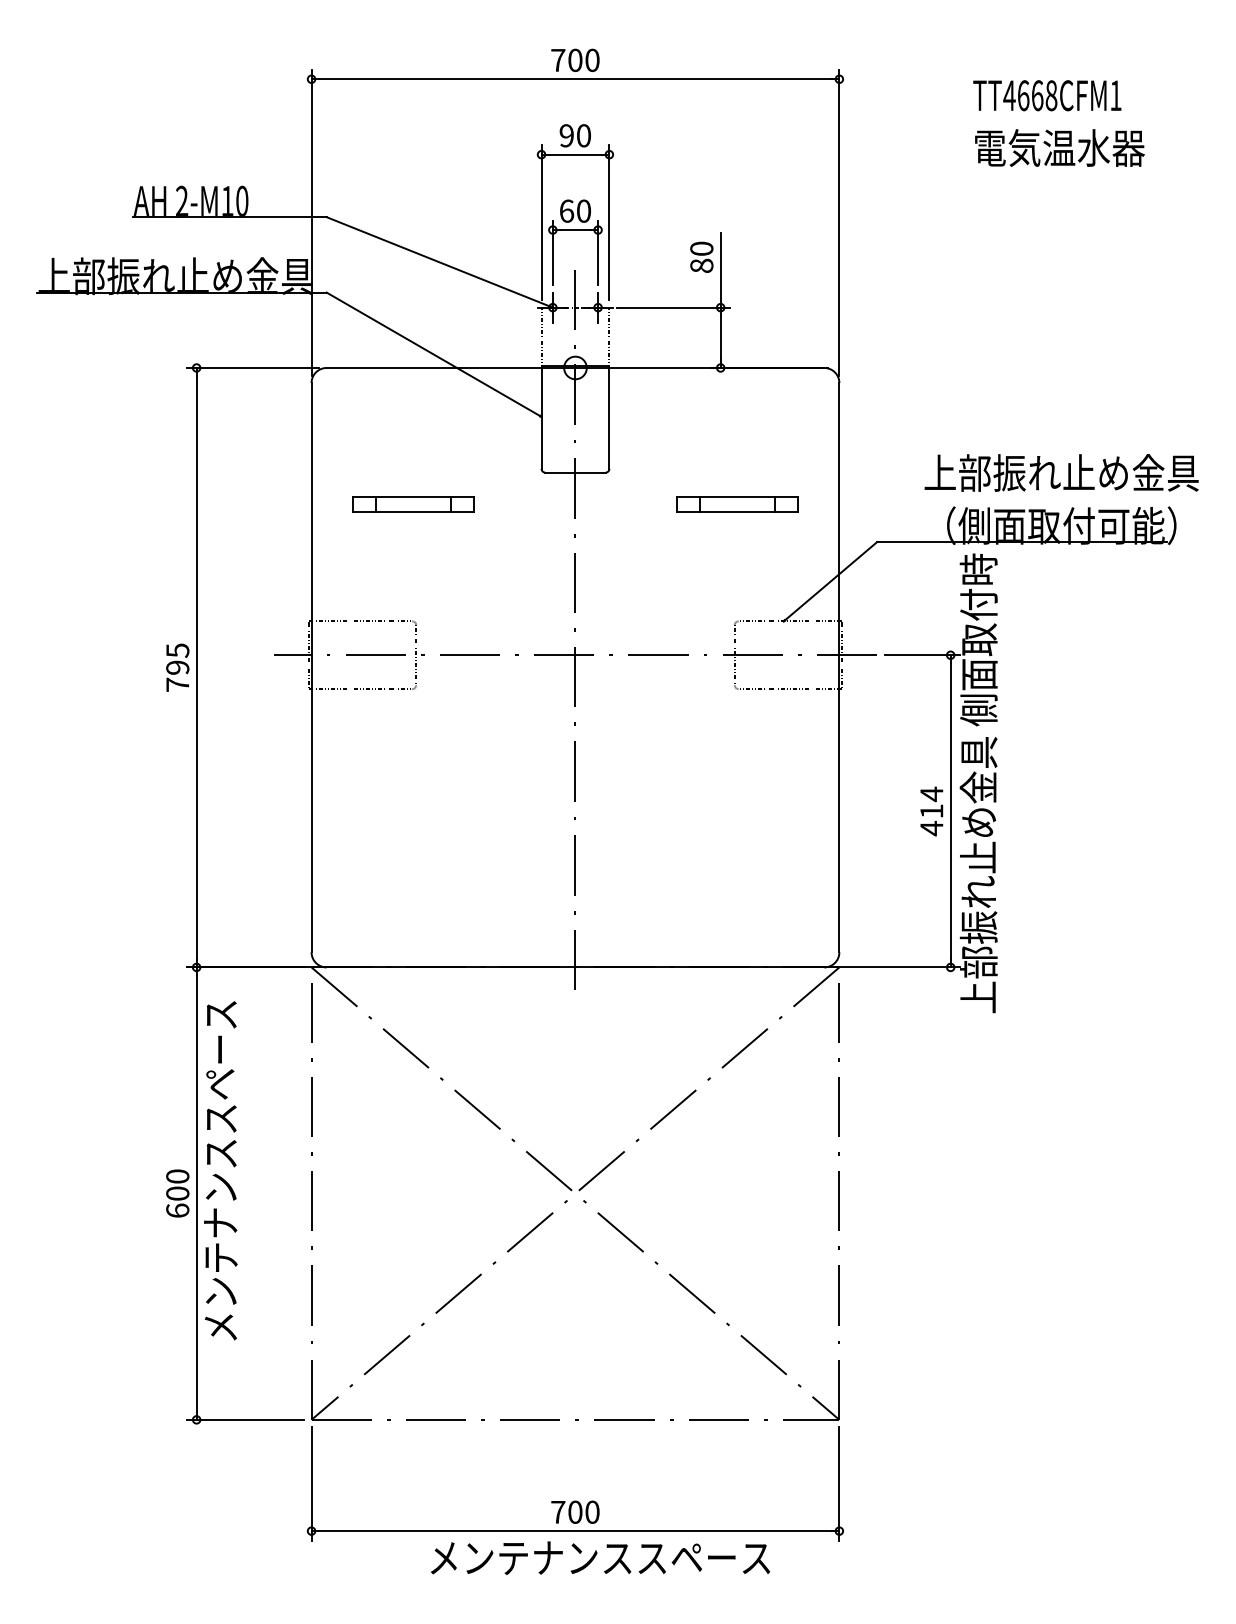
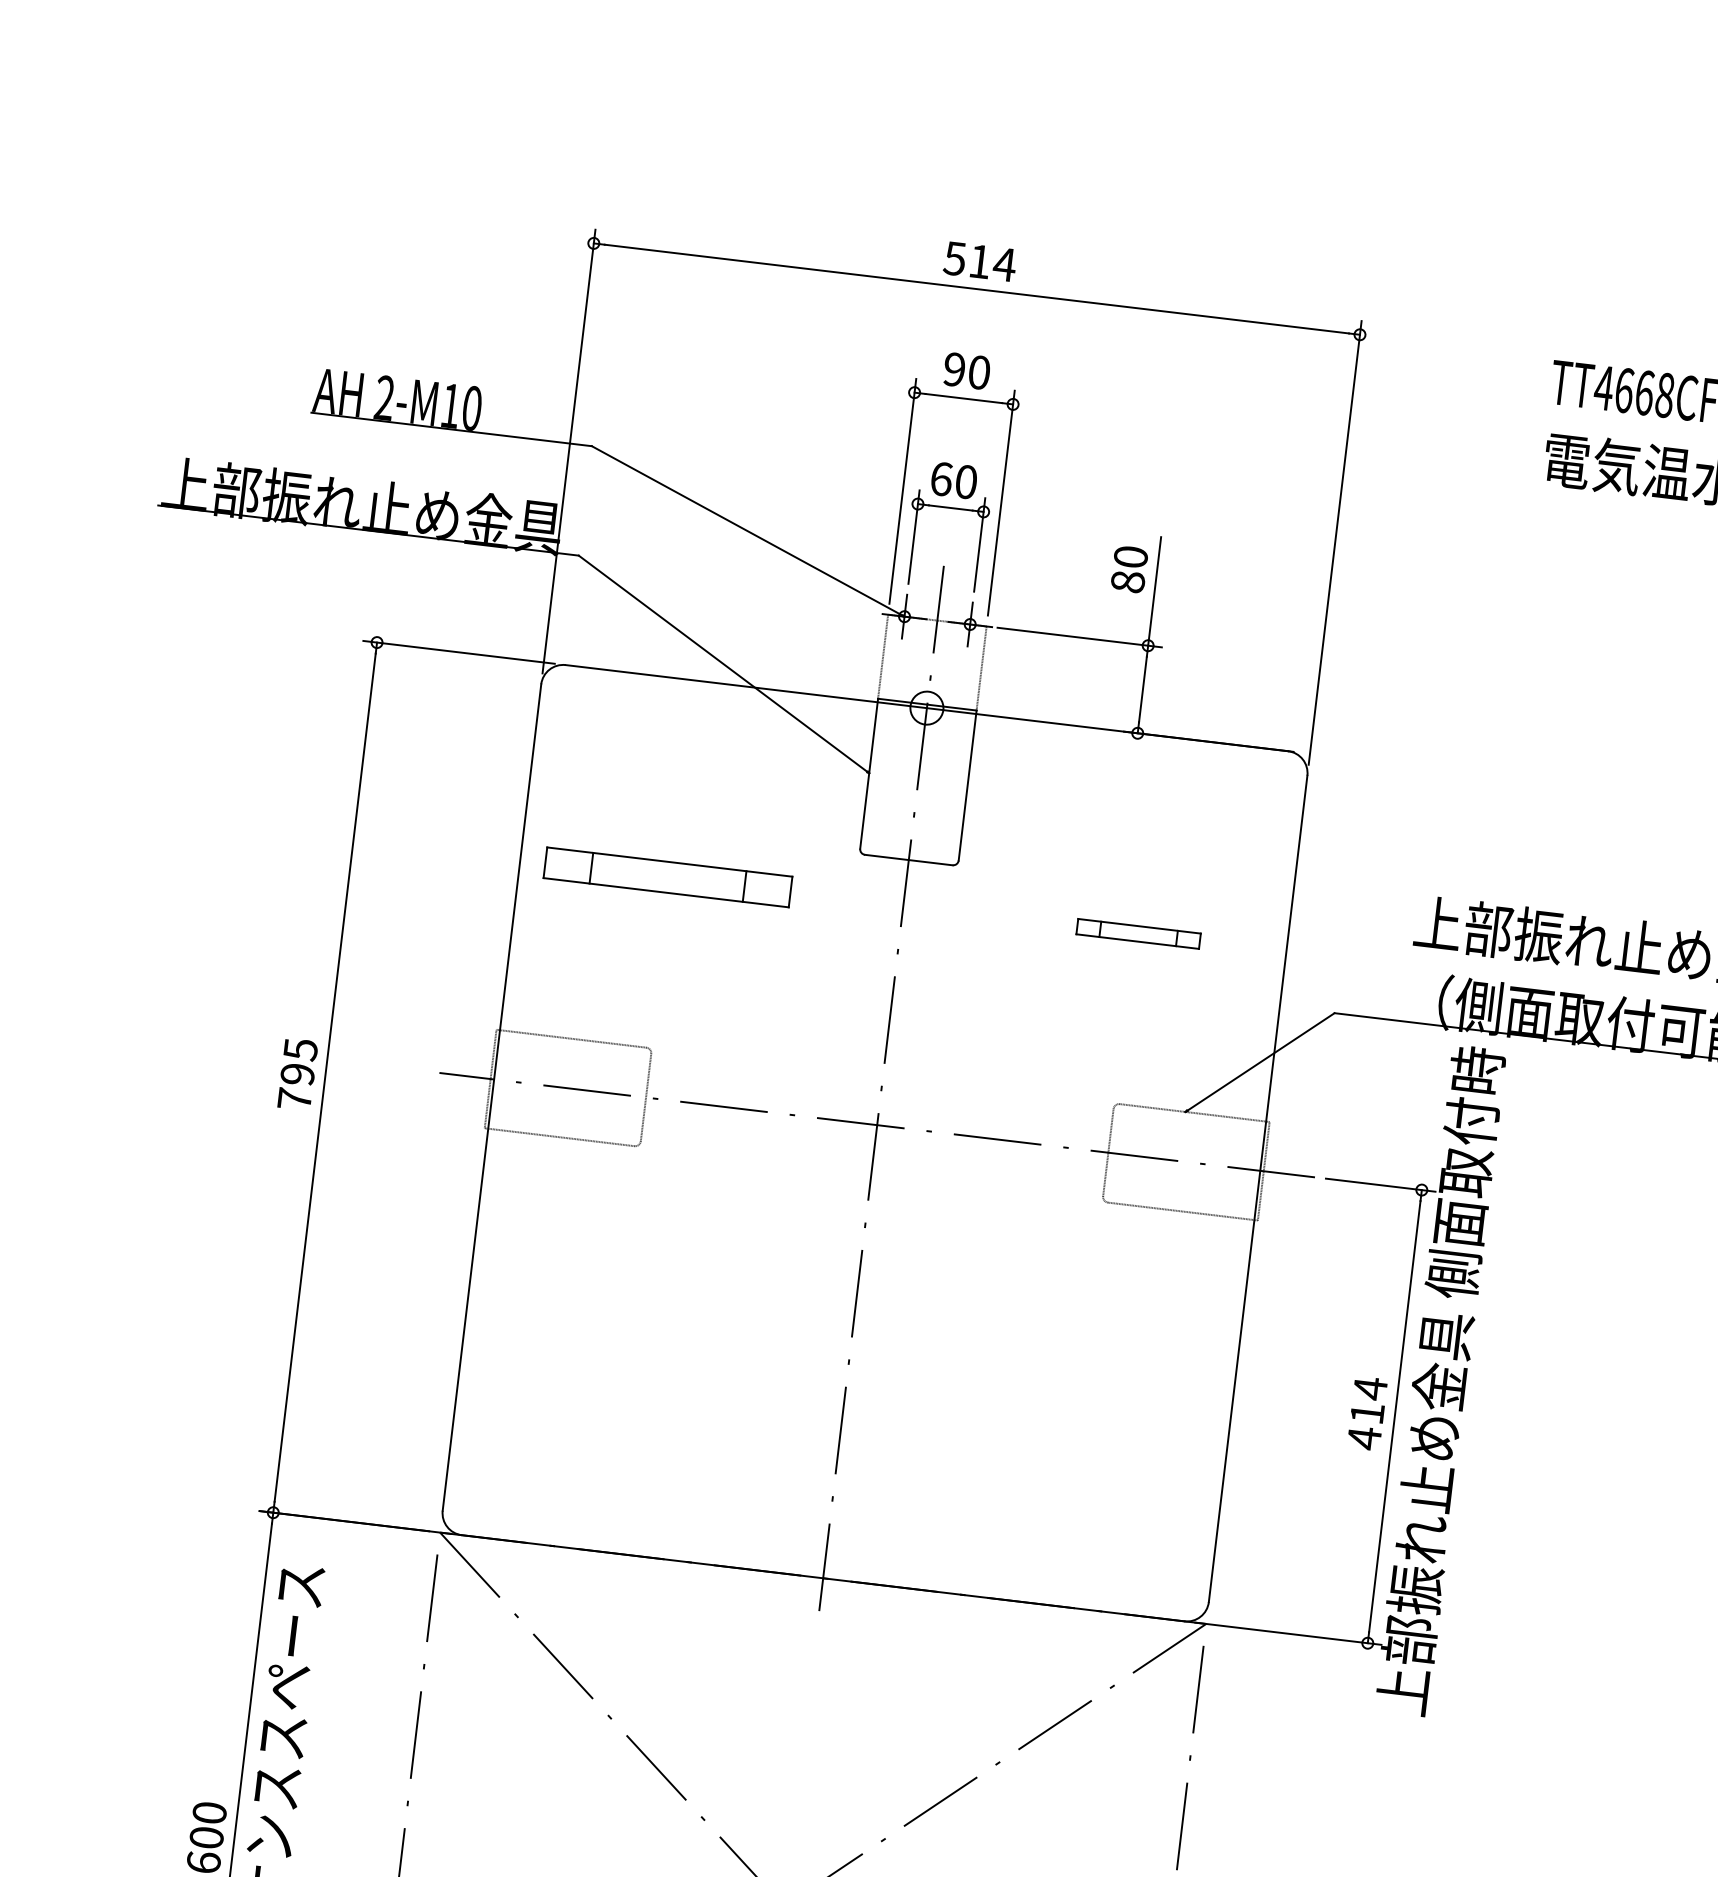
text: (575, 60) -> (980, 261), 700 -> 514
part: (413, 504) -> (668, 878), size x1.4
part: (737, 504) -> (1138, 934), size x0.7

